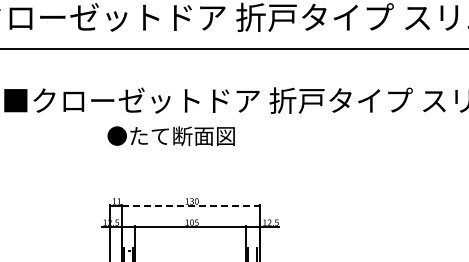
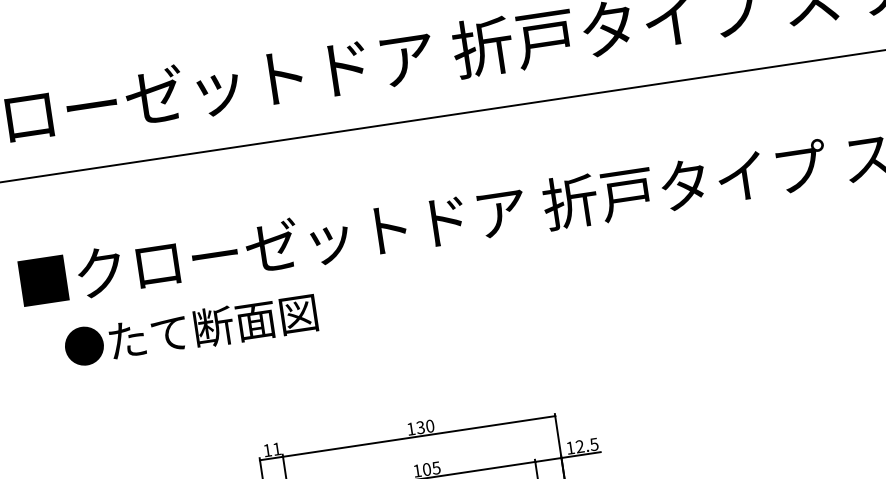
text: (170, 135) -> (189, 329), moved
line: (191, 205) -> (420, 435), dashed -> solid

